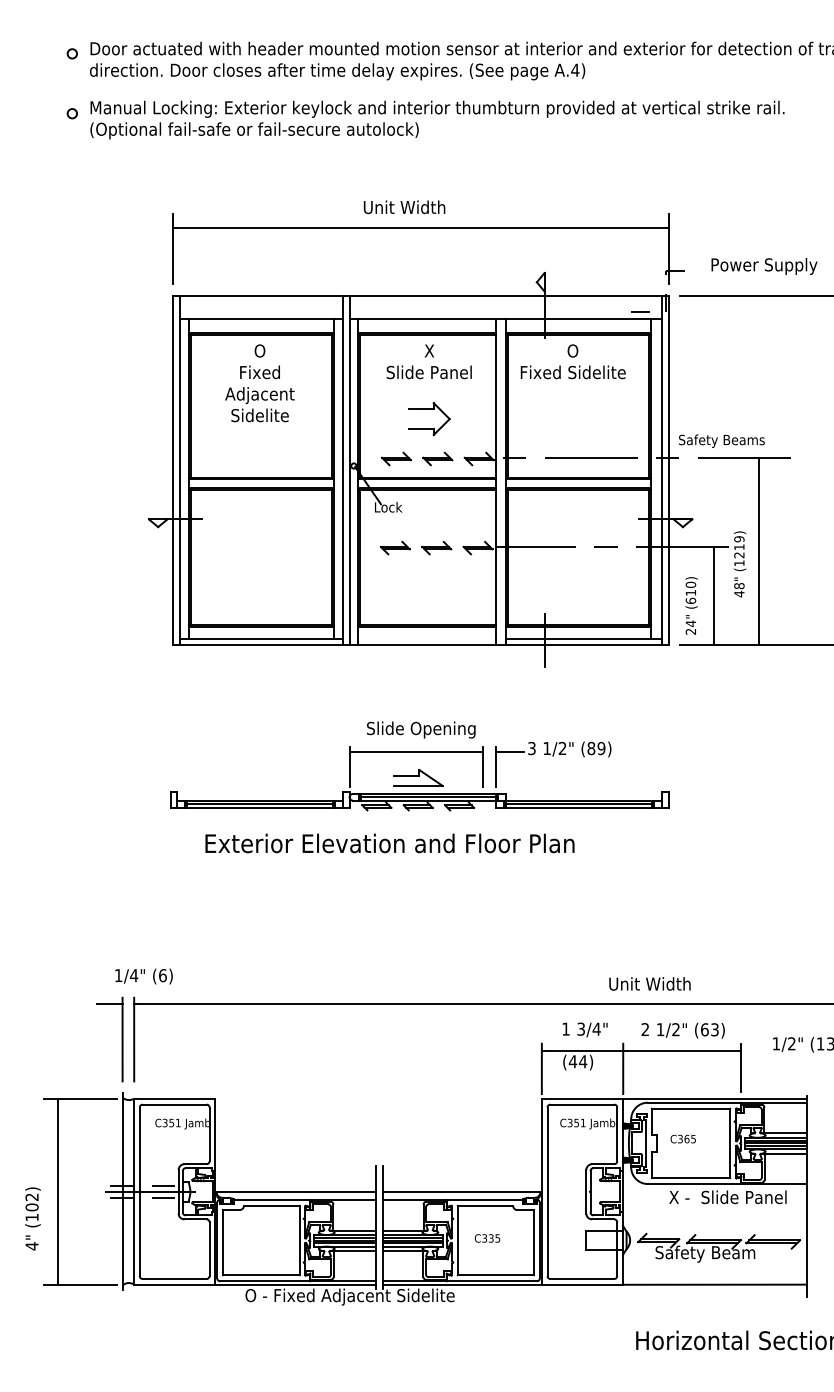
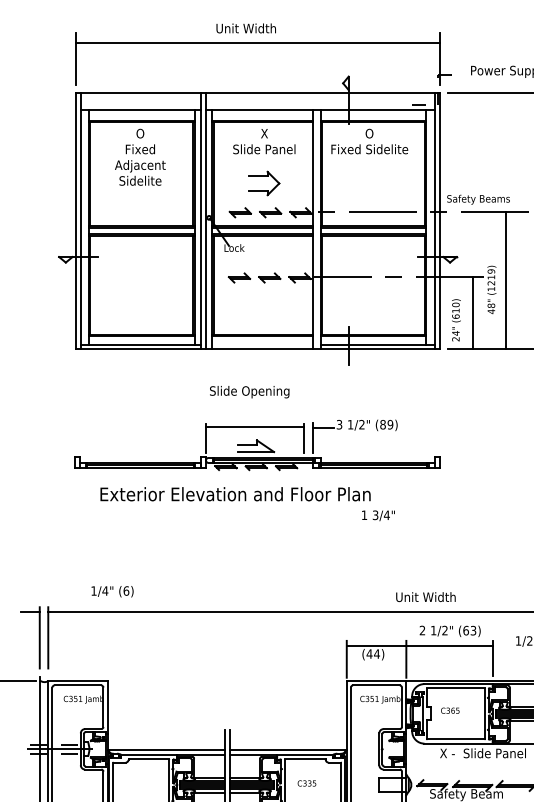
text: (421, 729) -> (249, 391), moved
text: (143, 976) -> (112, 591), moved
text: (584, 1029) -> (377, 515), moved

